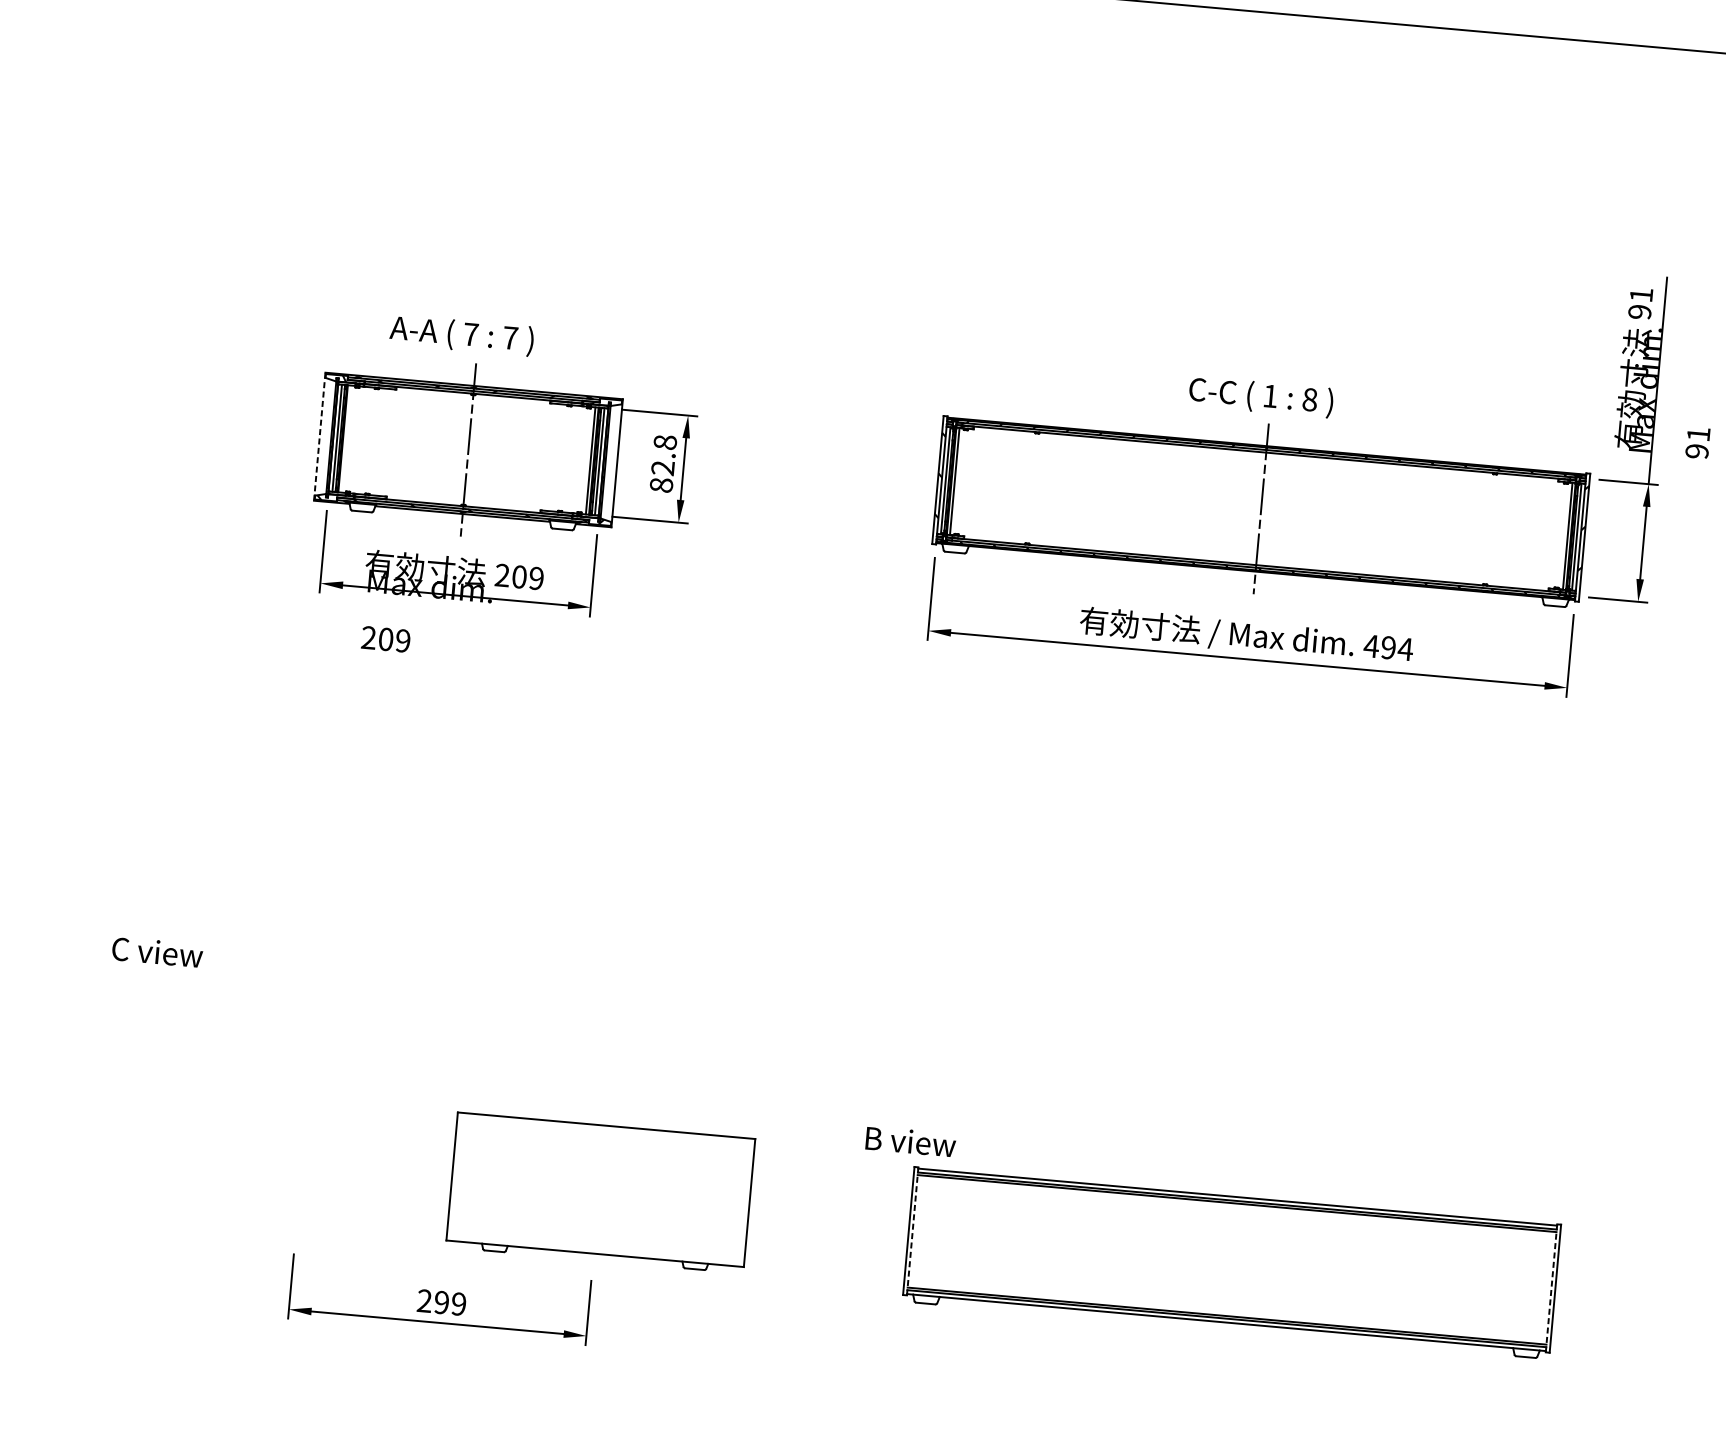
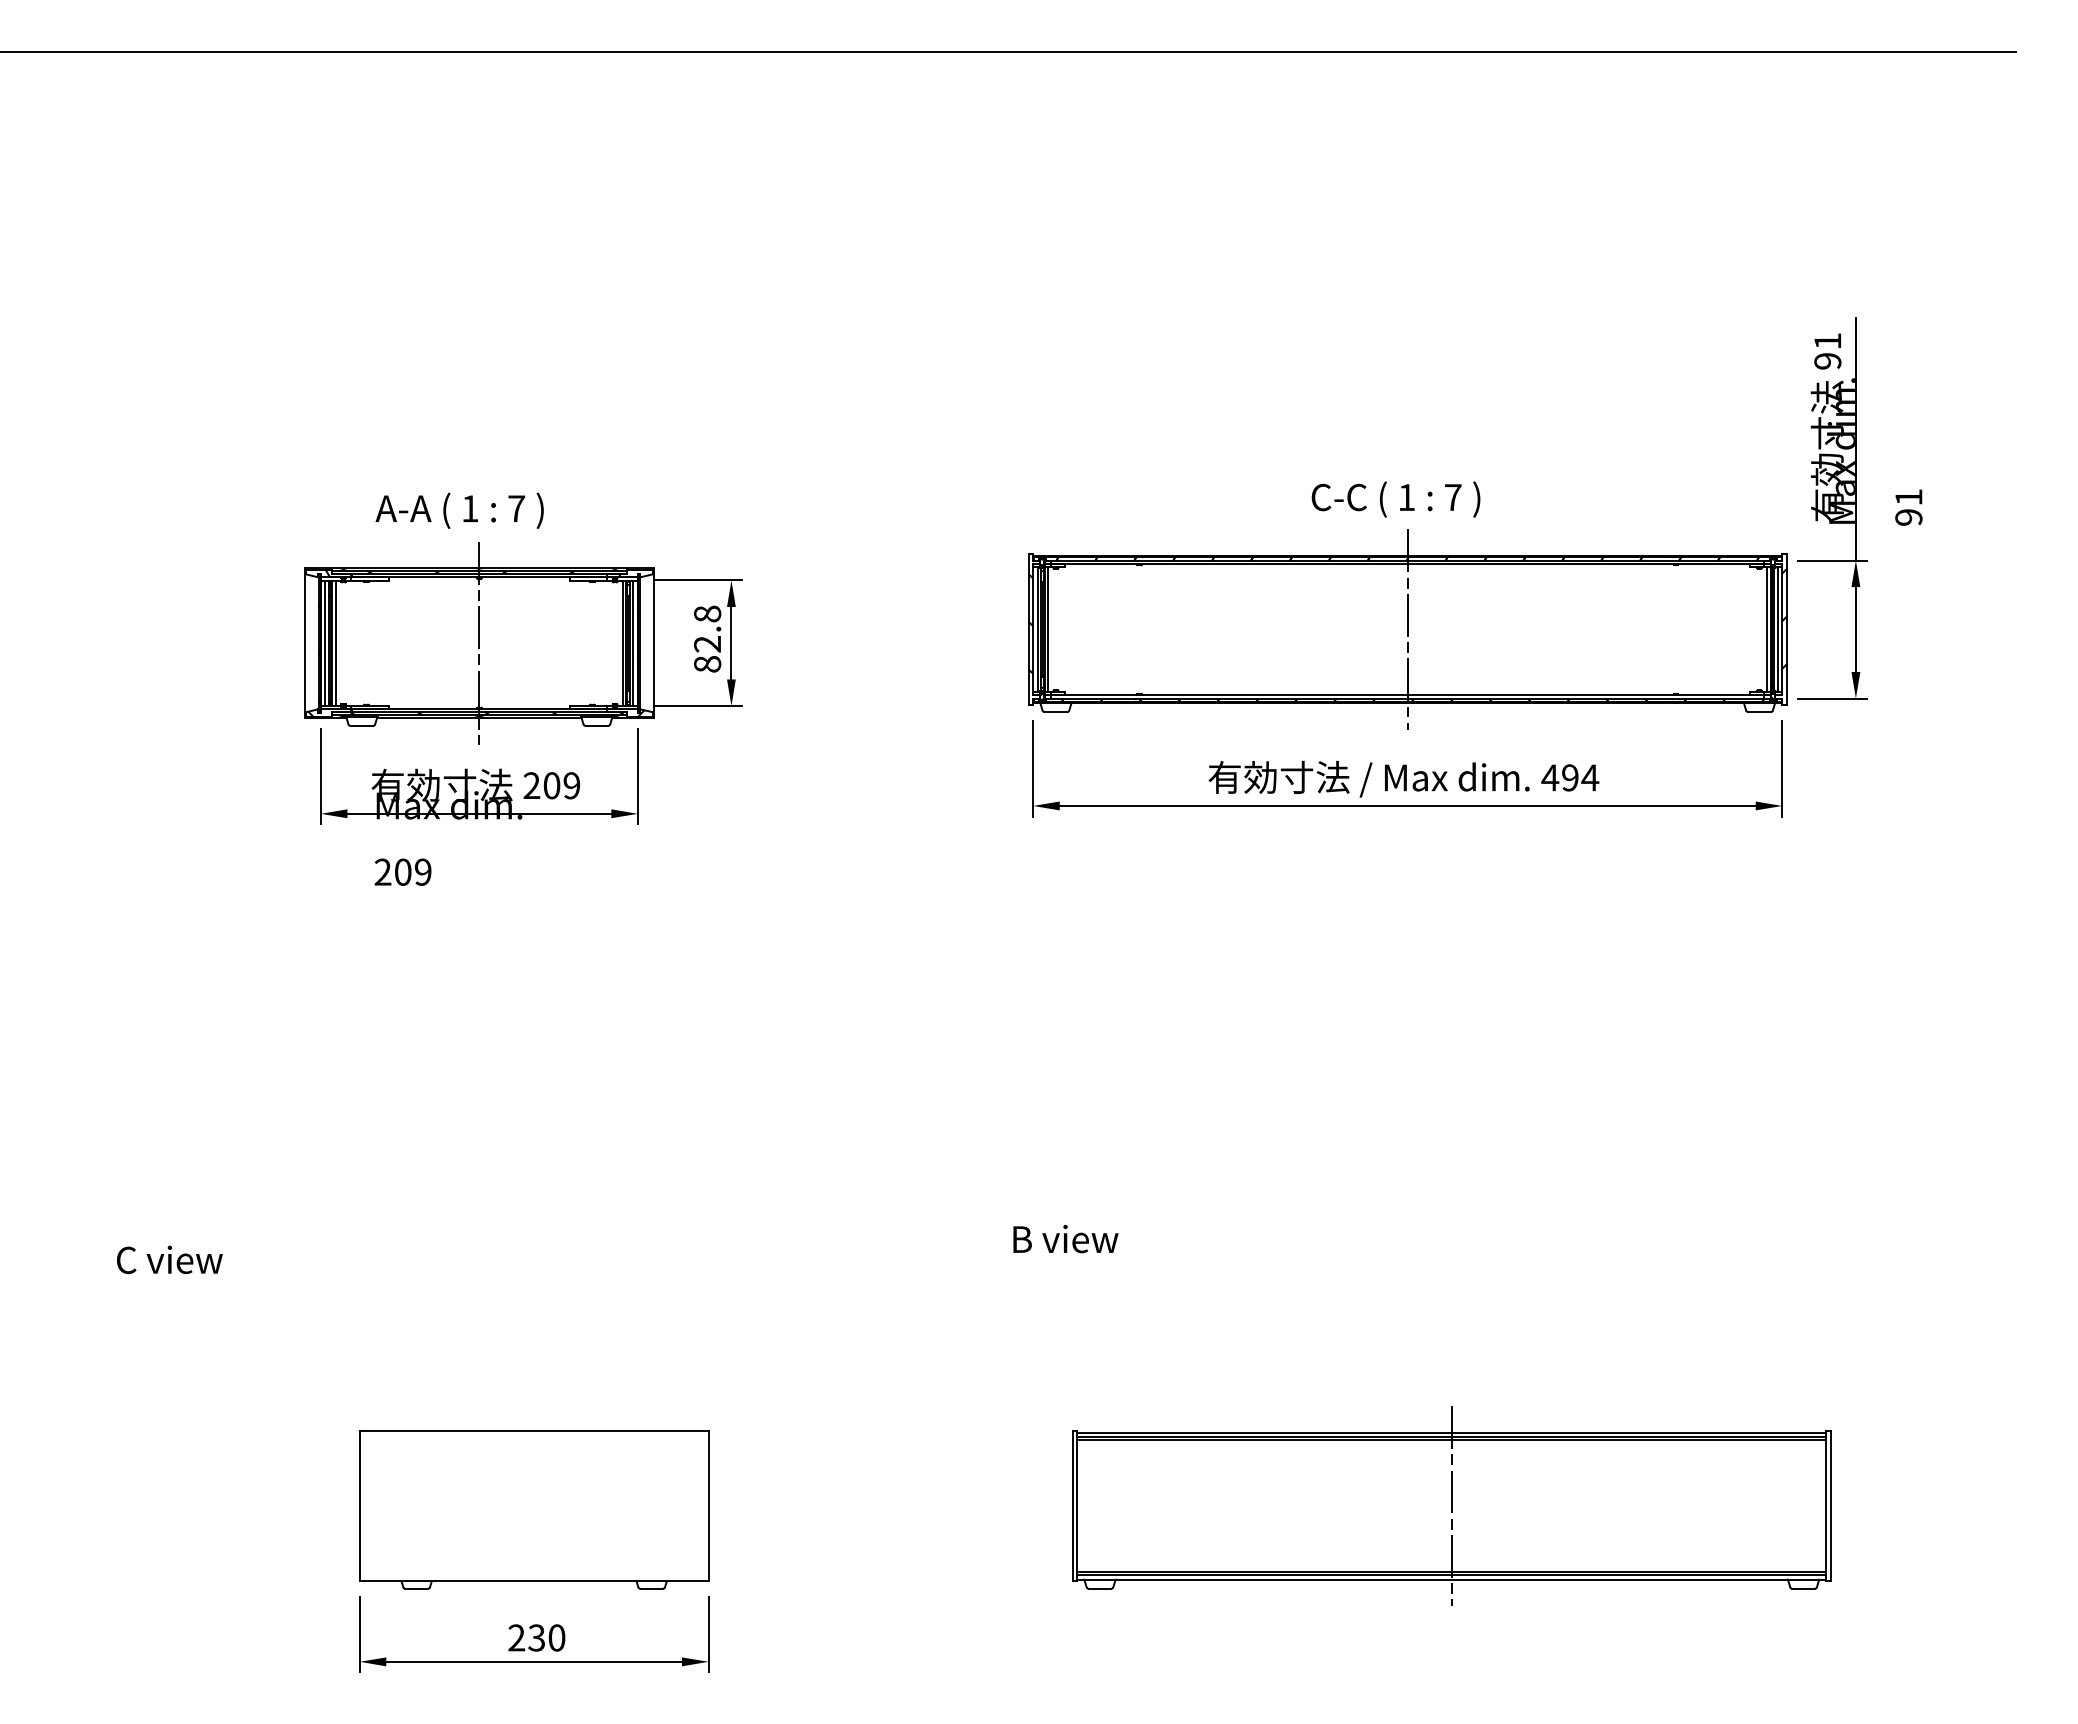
text: (471, 334) -> (470, 508), 7 -> 1
text: (1310, 399) -> (1453, 497), 8 -> 7
line: (319, 435) -> (304, 642), dashed -> solid
line: (346, 439) -> (336, 643), added
text: (910, 1141) -> (1065, 1238), moved
part: (600, 1192) -> (534, 1509), moved
line: (912, 1230) -> (1077, 1505), dashed -> solid
line: (1231, 1260) -> (1451, 1506), added
line: (1551, 1288) -> (1826, 1506), dashed -> solid
text: (450, 1302) -> (546, 1637), 299 -> 230

